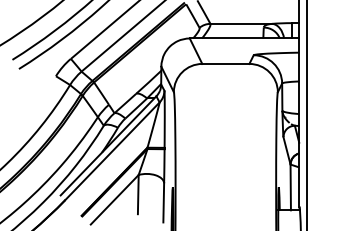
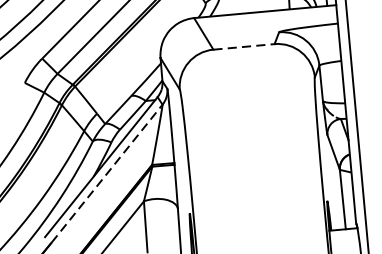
line: (225, 63) -> (243, 46), solid -> dashed
line: (112, 151) -> (107, 173), solid -> dashed

